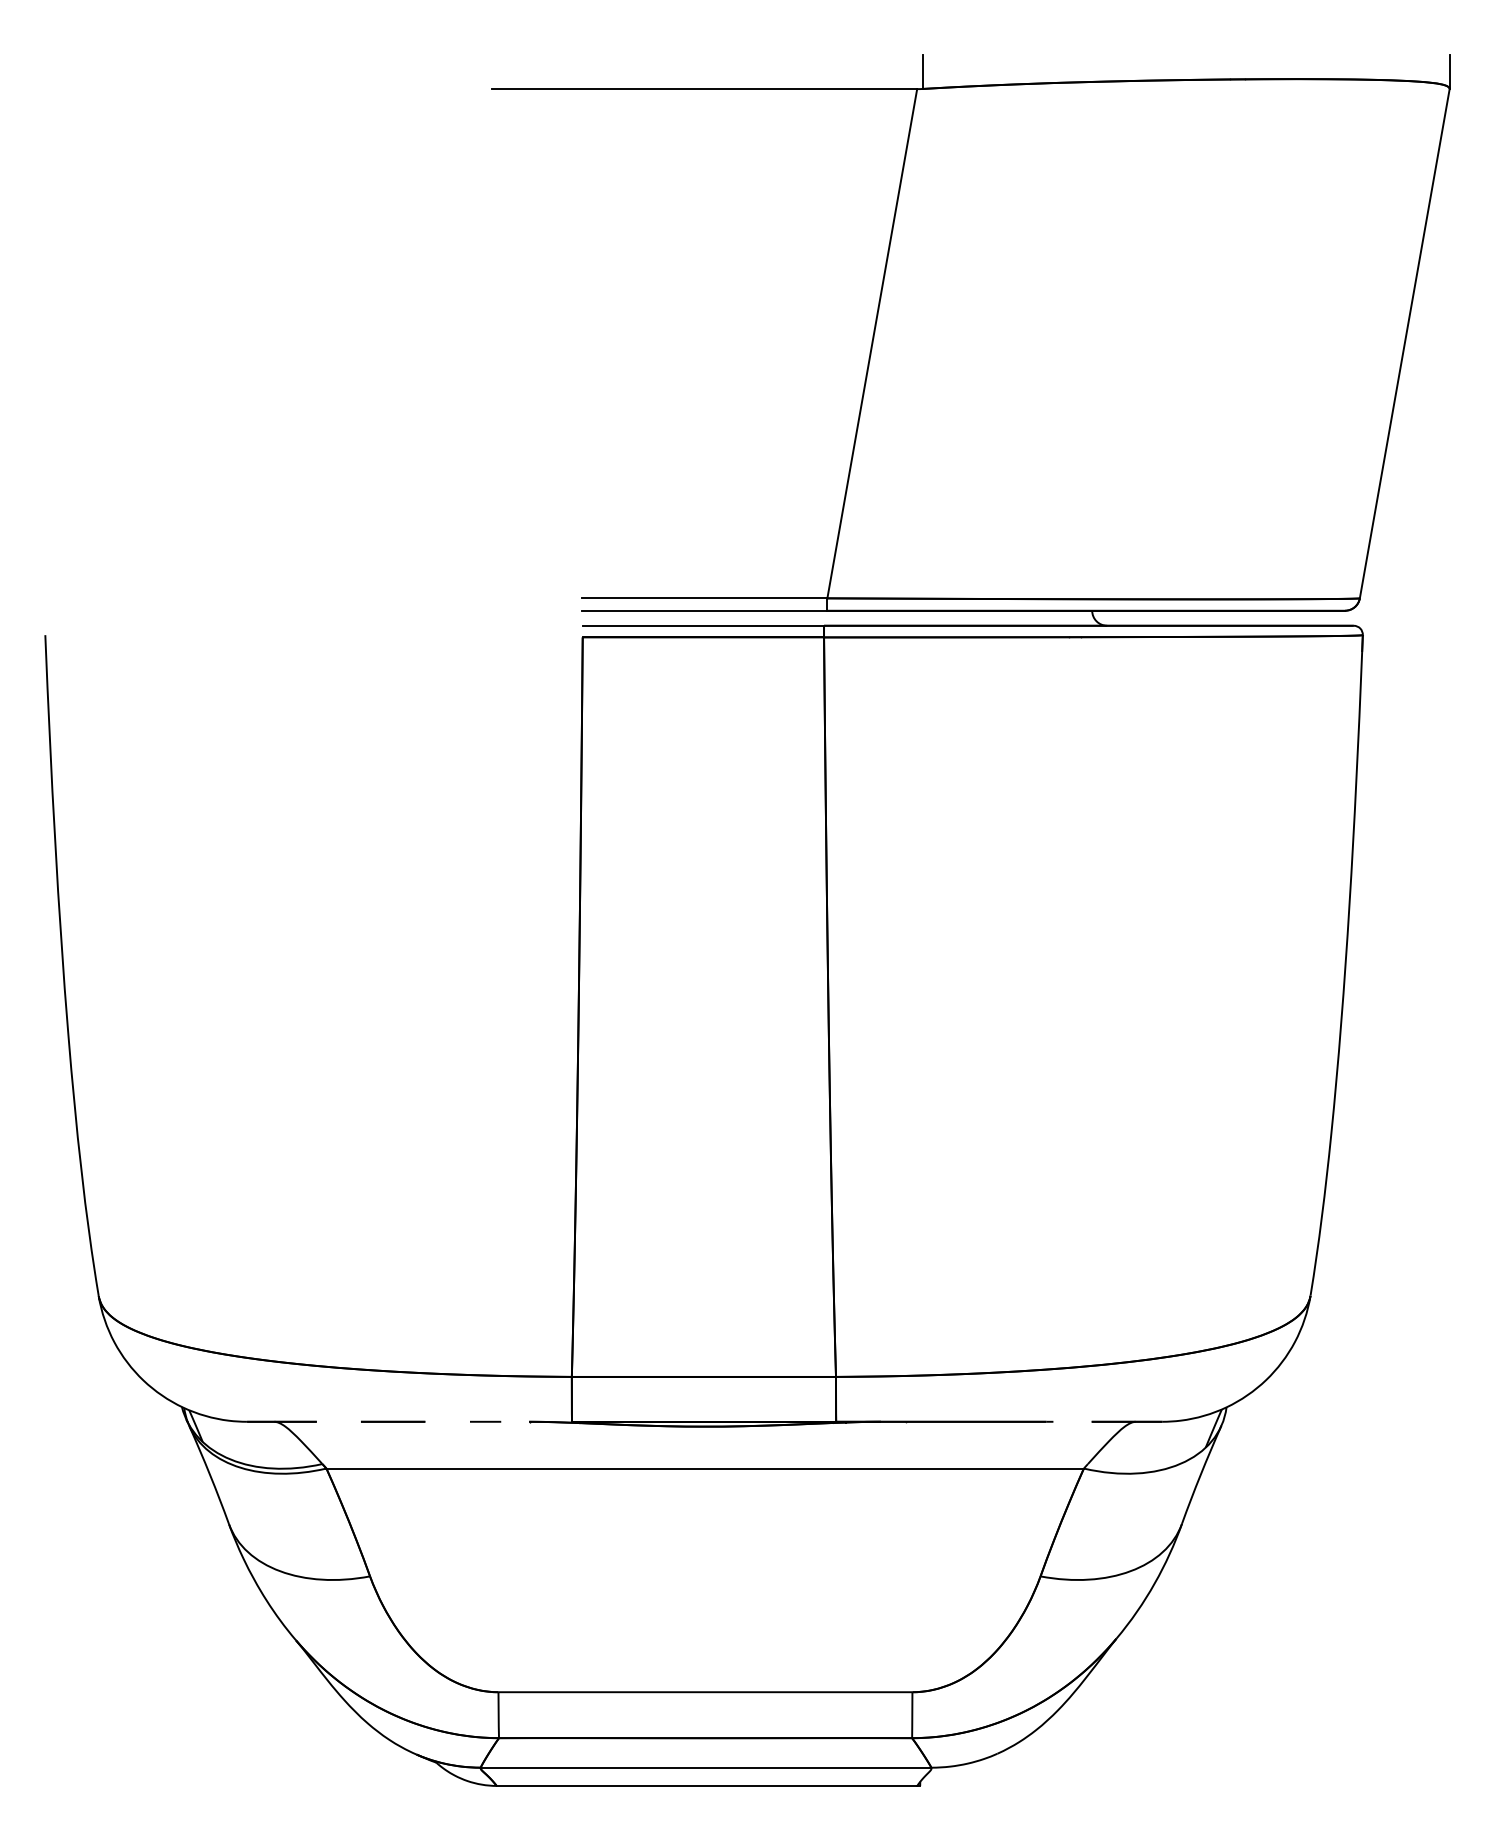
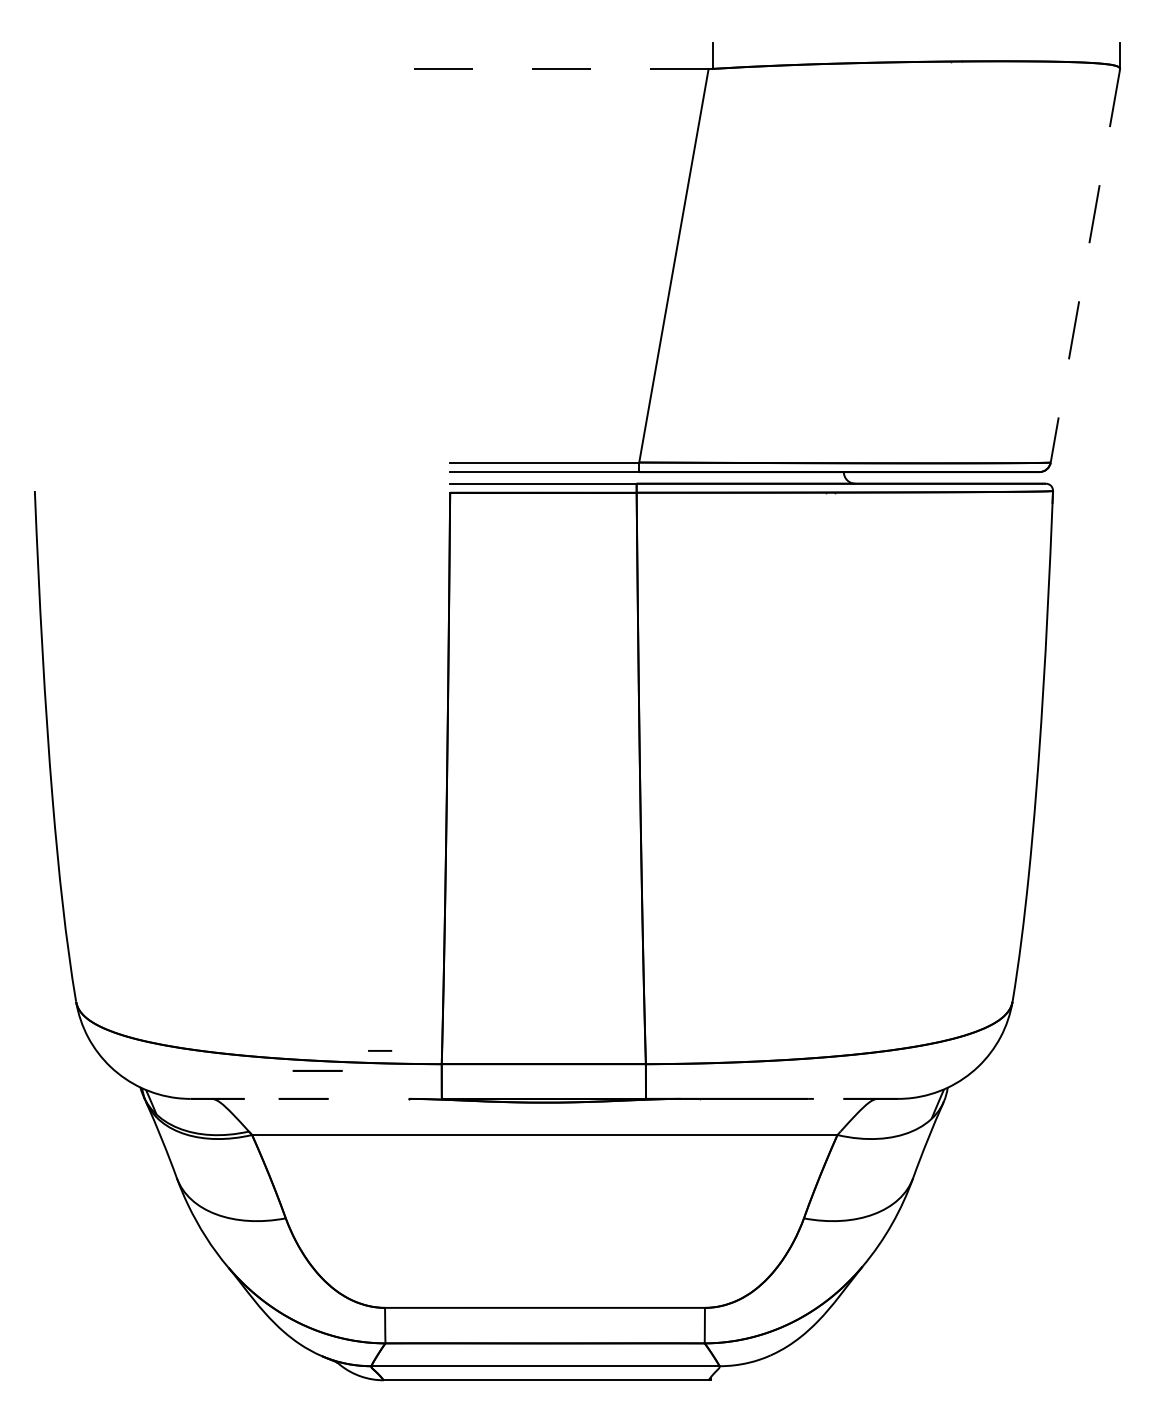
line: (703, 89) -> (543, 69), solid -> dashed
line: (1404, 343) -> (1085, 265), solid -> dashed
line: (411, 1385) -> (317, 1070), added
line: (486, 1421) -> (380, 1050), moved

